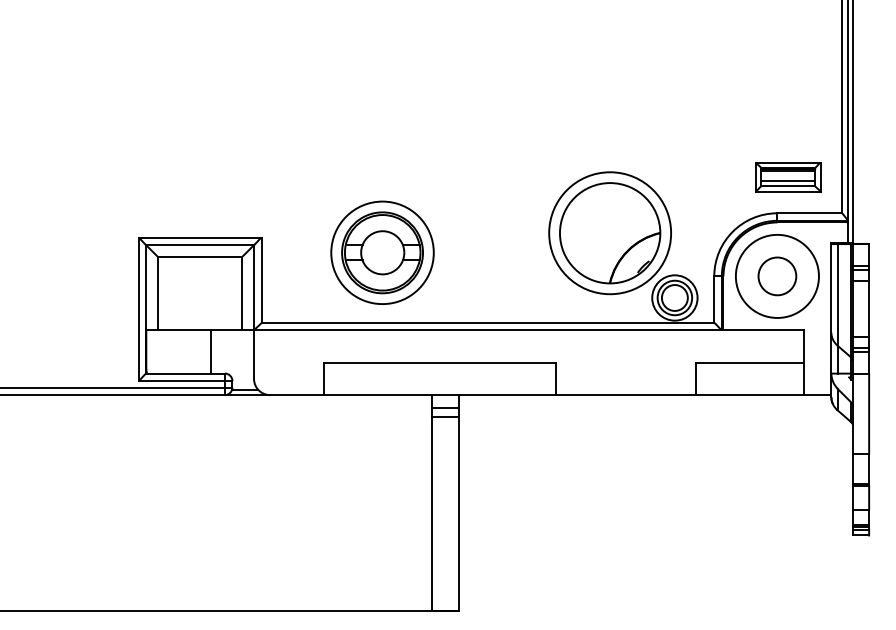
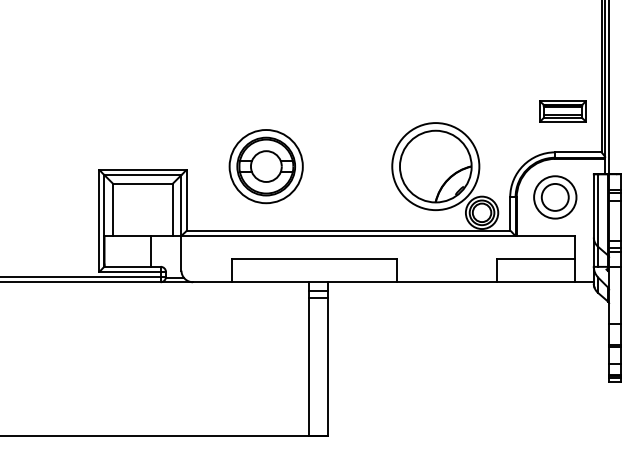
part: (787, 177) -> (562, 111), moved
part: (381, 252) -> (265, 166), moved
circle: (777, 276) -> (555, 197), size x0.71

